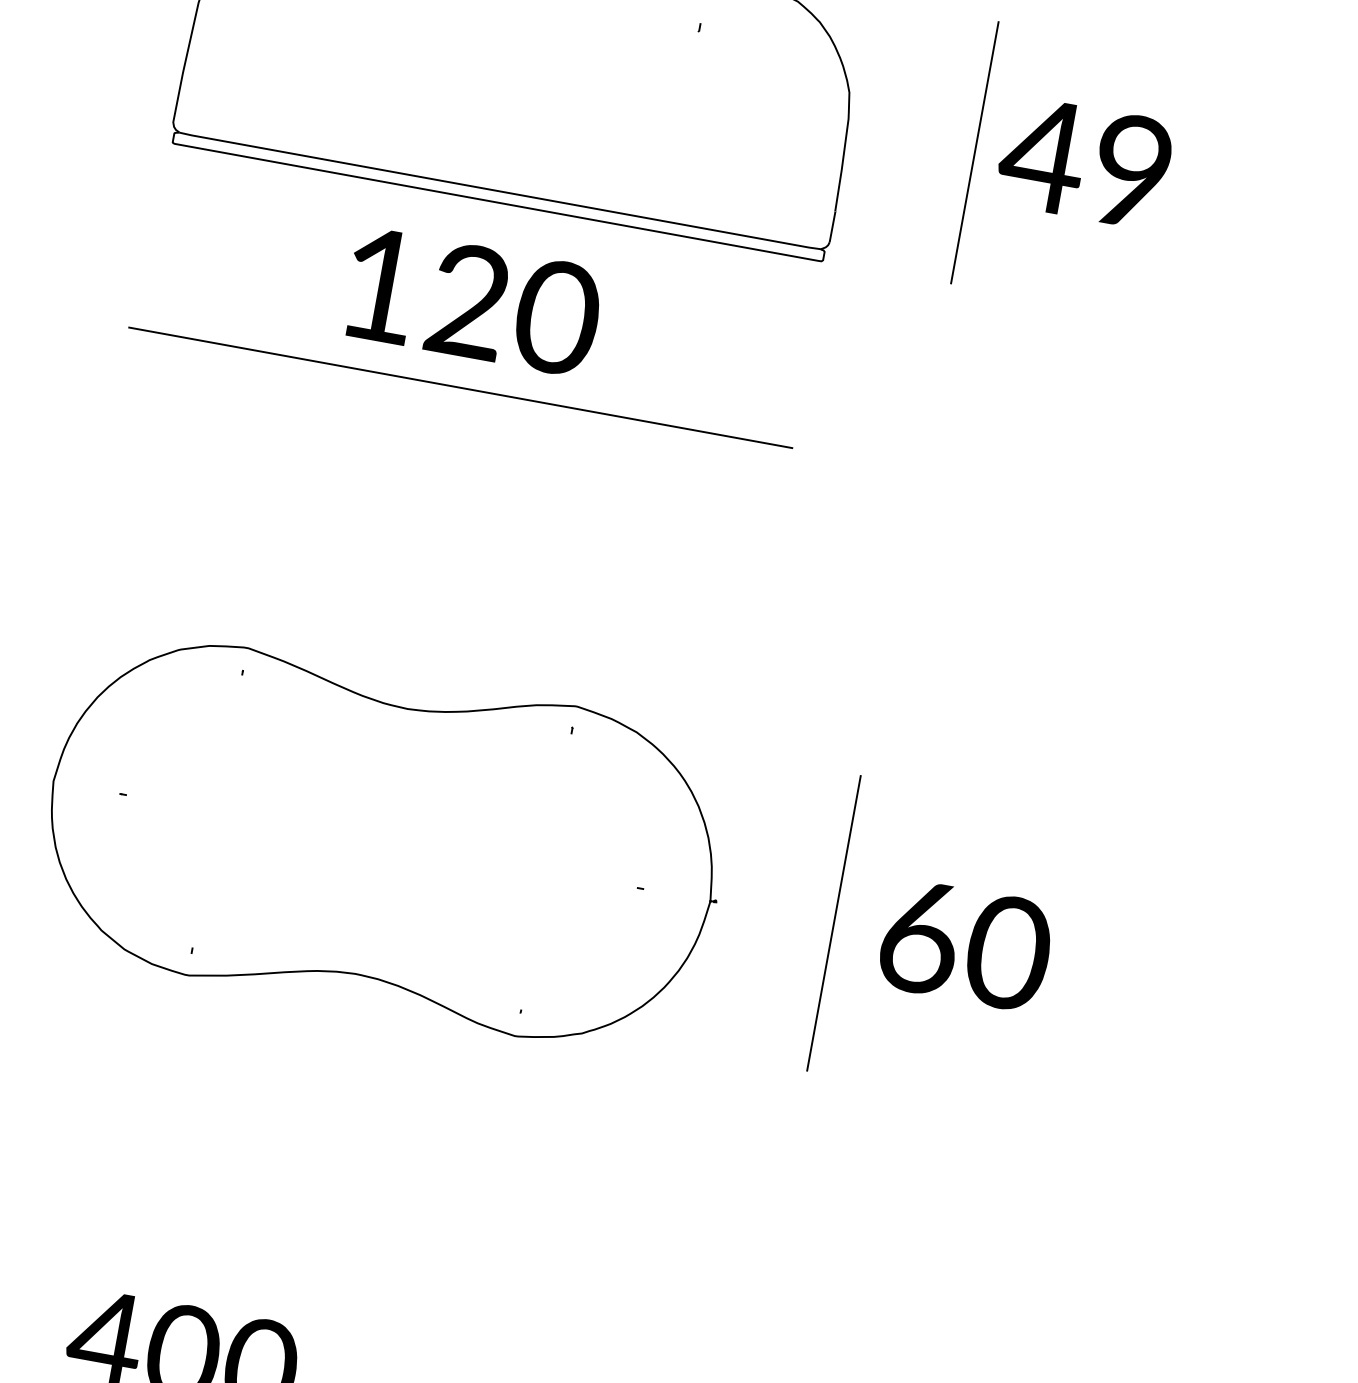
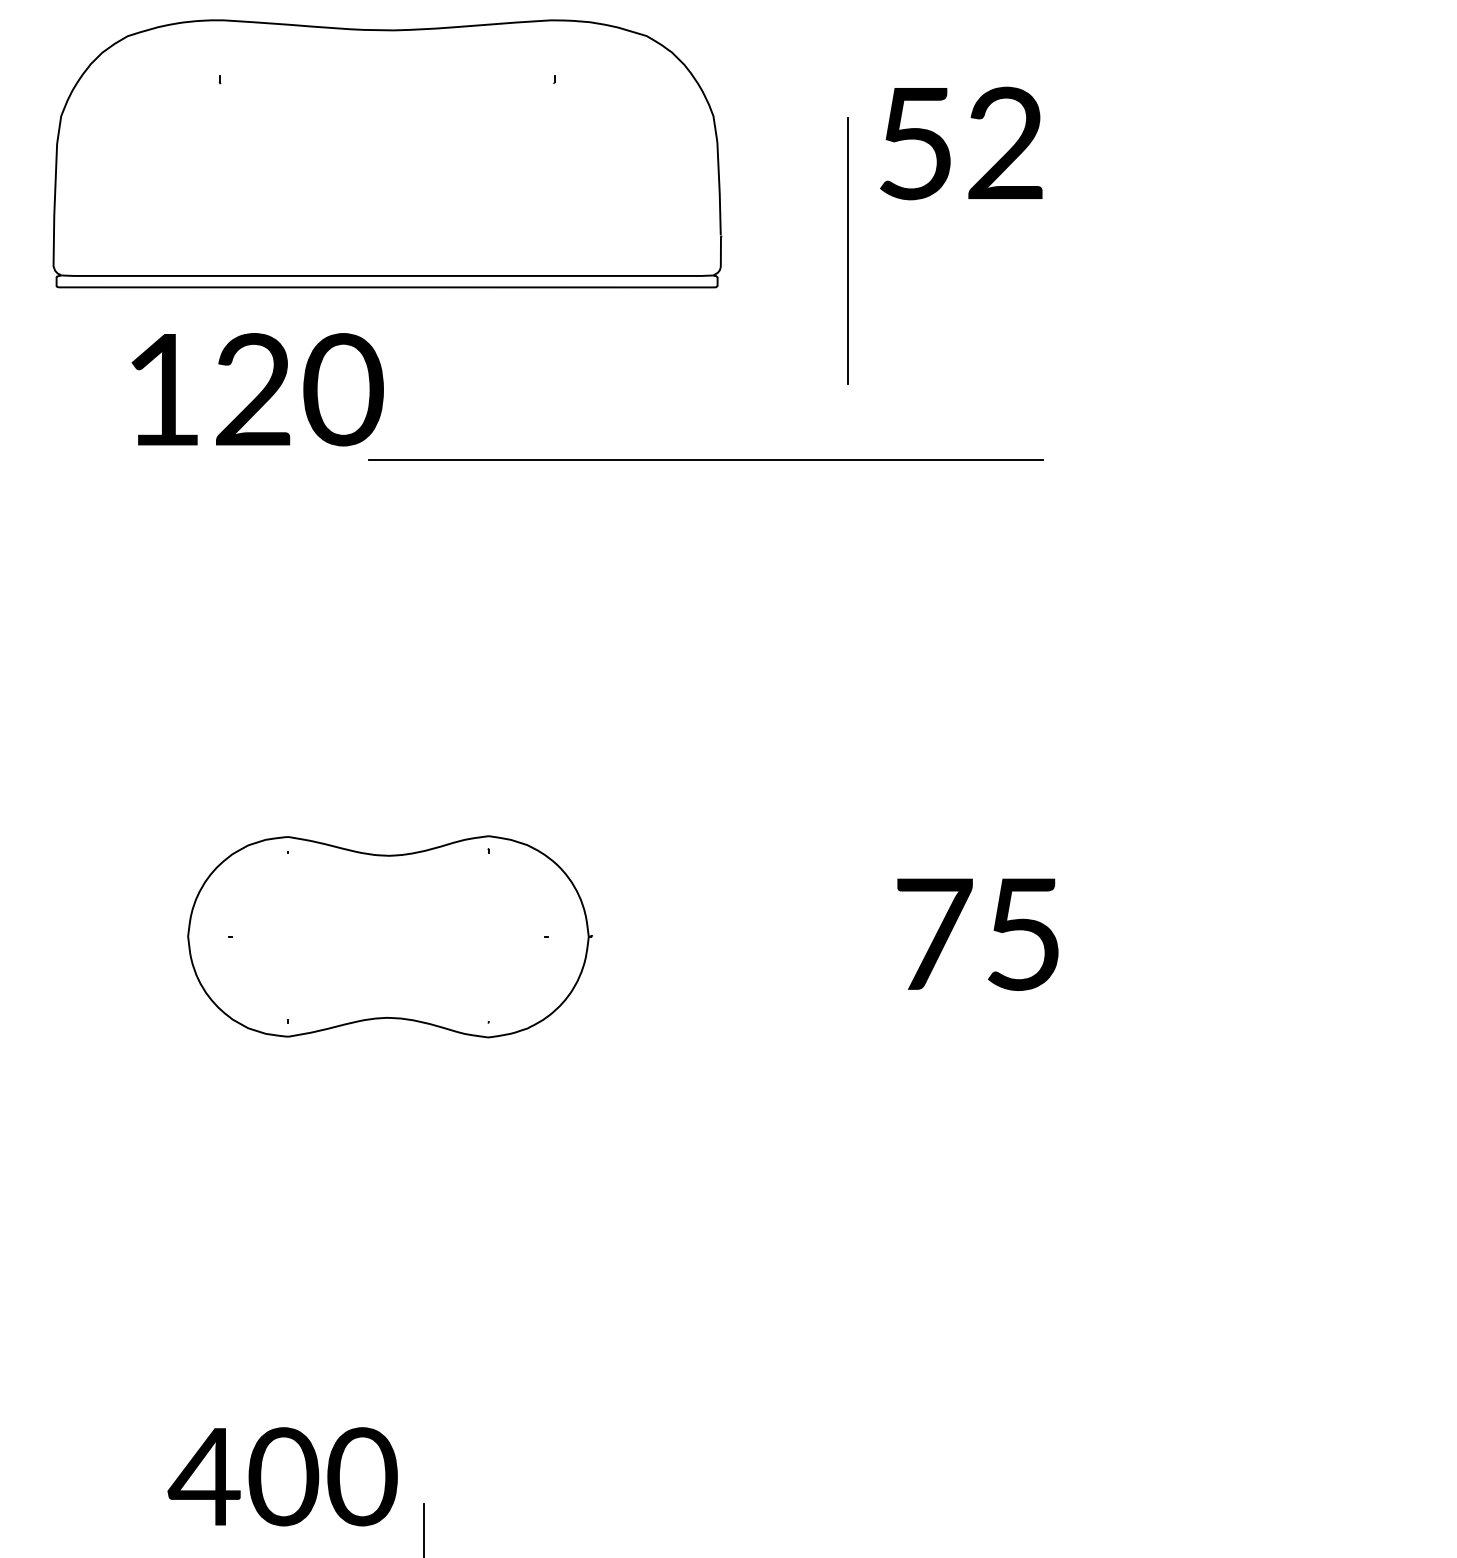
line: (974, 152) -> (847, 250), moved
text: (1084, 163) -> (957, 143), 49 -> 52
text: (472, 301) -> (257, 389), moved
line: (460, 387) -> (705, 459), moved
part: (384, 841) -> (389, 936), size x0.6
line: (833, 923) -> (846, 936), removed
text: (966, 944) -> (980, 933), 60 -> 75

